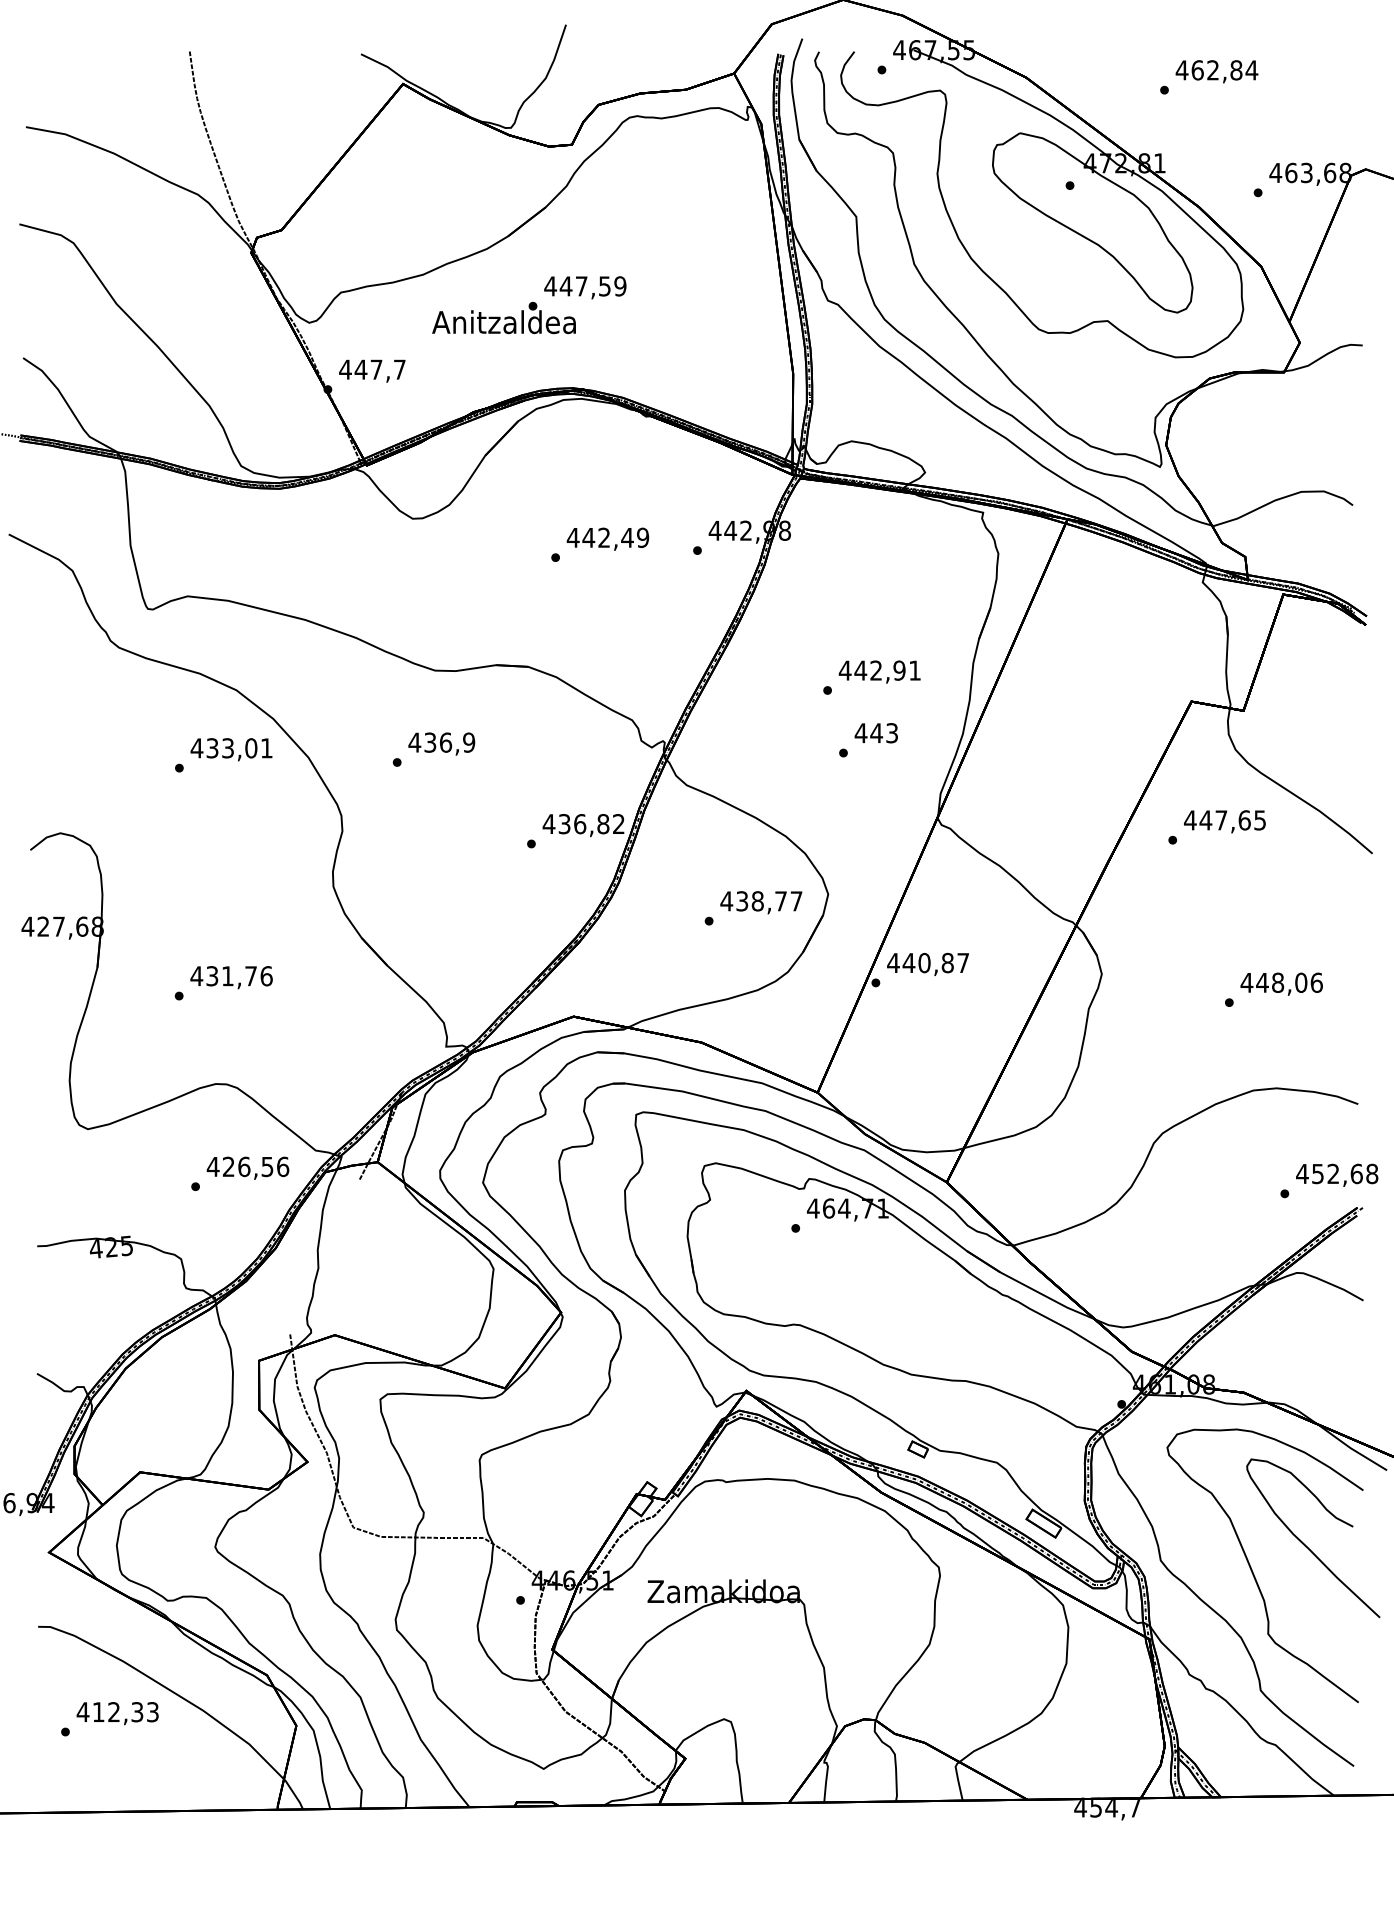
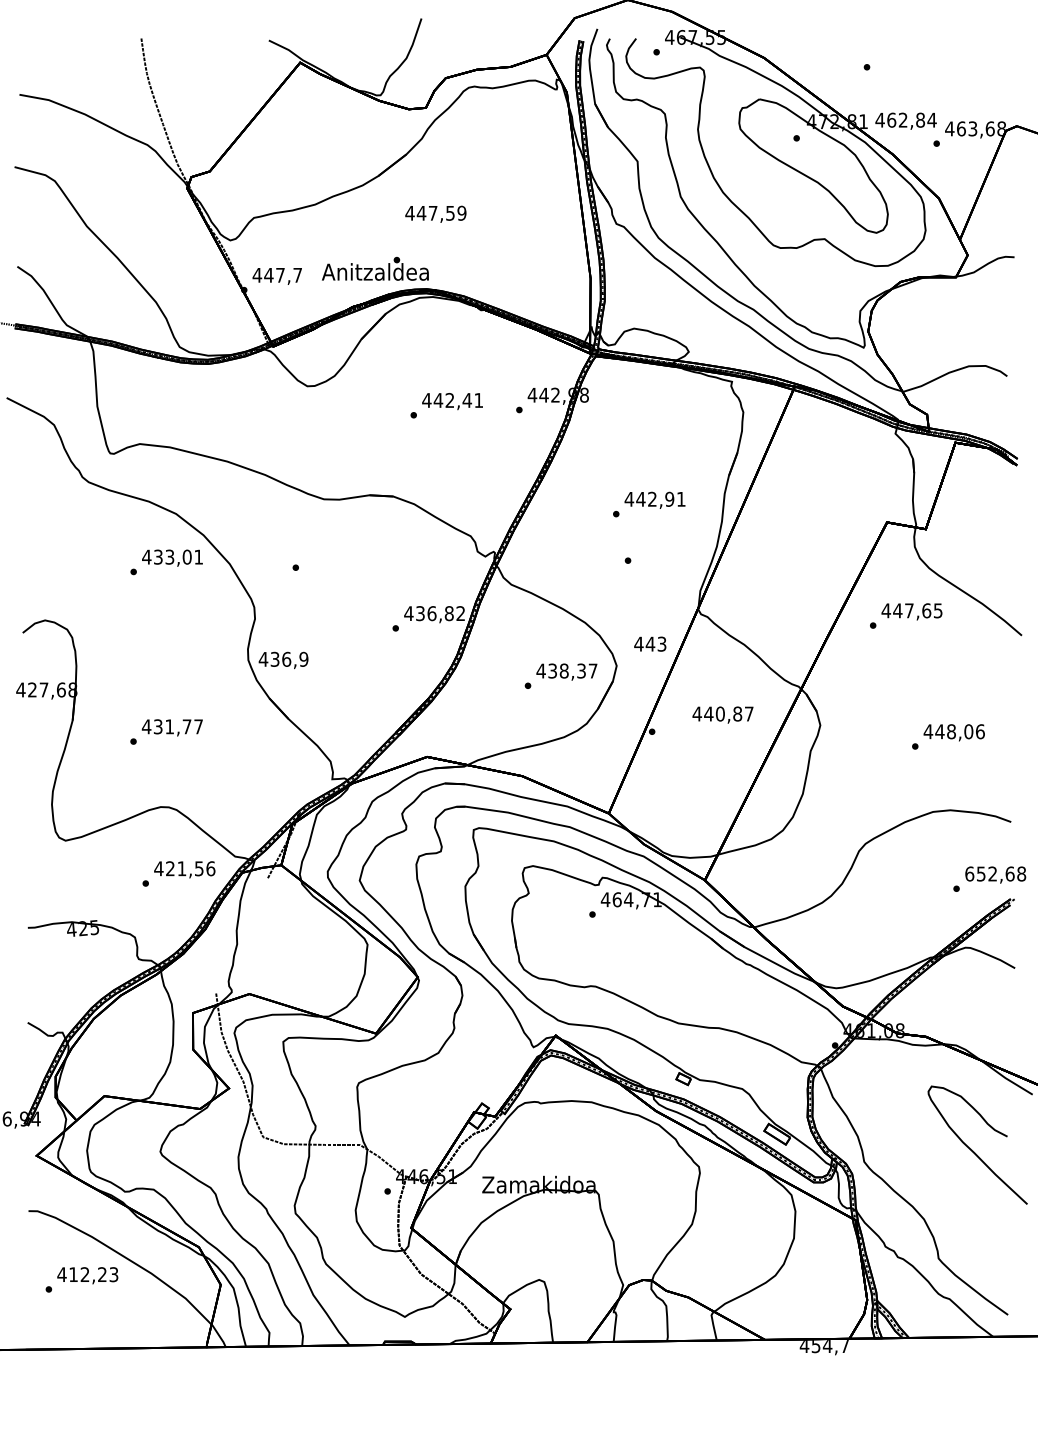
text: (1216, 71) -> (905, 121), moved
text: (503, 317) -> (374, 268), moved
text: (643, 537) -> (479, 400), 442,49 -> 442,41
text: (875, 733) -> (649, 644), moved
text: (441, 743) -> (283, 660), moved
text: (780, 901) -> (581, 671), 438,77 -> 438,37
text: (927, 964) -> (722, 715), moved
text: (266, 976) -> (198, 727), 431,76 -> 431,77
text: (244, 1166) -> (182, 868), 426,56 -> 421,56
text: (1302, 1173) -> (969, 873), 452,68 -> 652,68
curve: (1253, 1571) -> (933, 1169), removed
text: (137, 1712) -> (102, 1274), 412,33 -> 412,23

